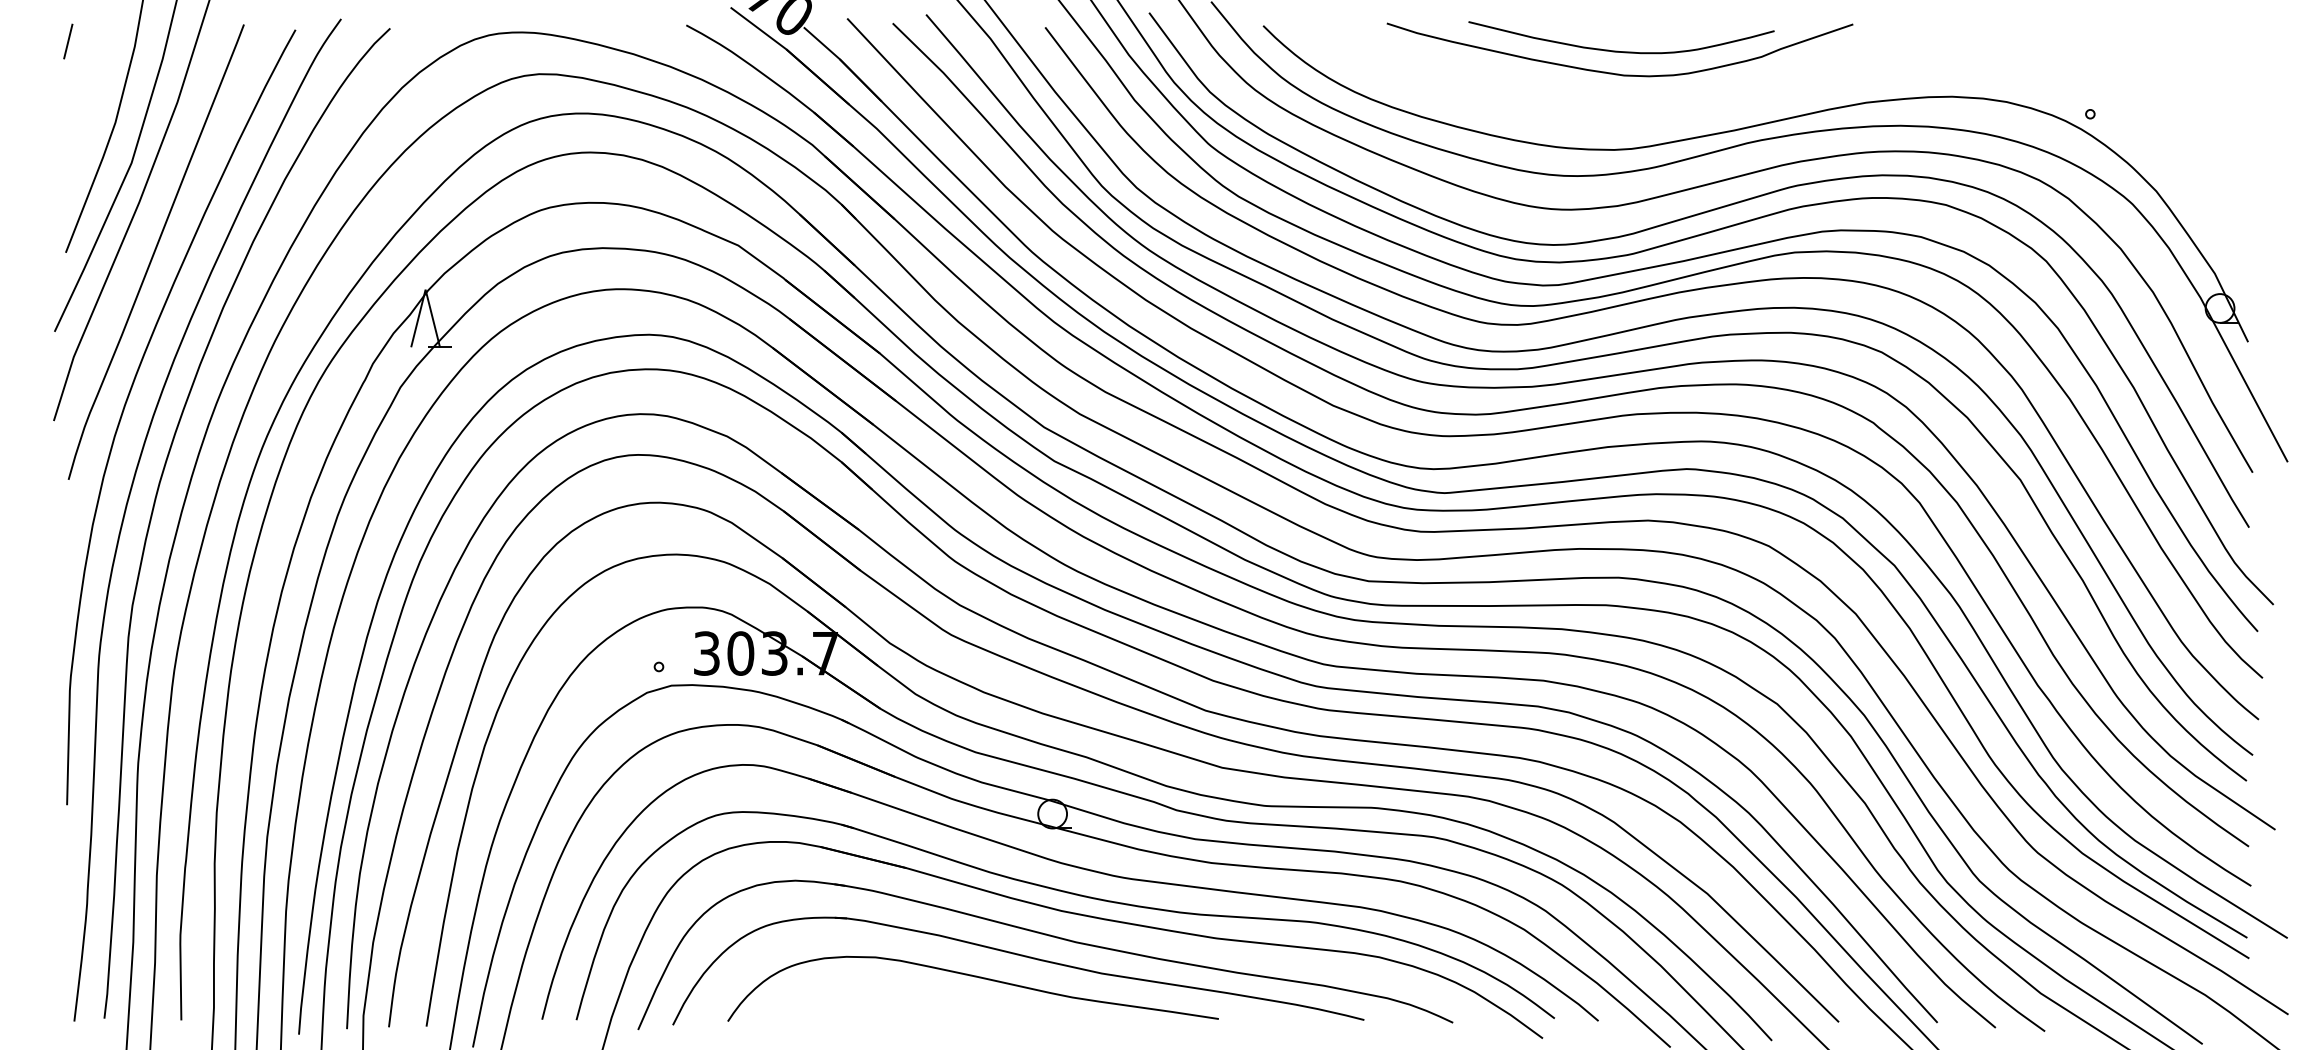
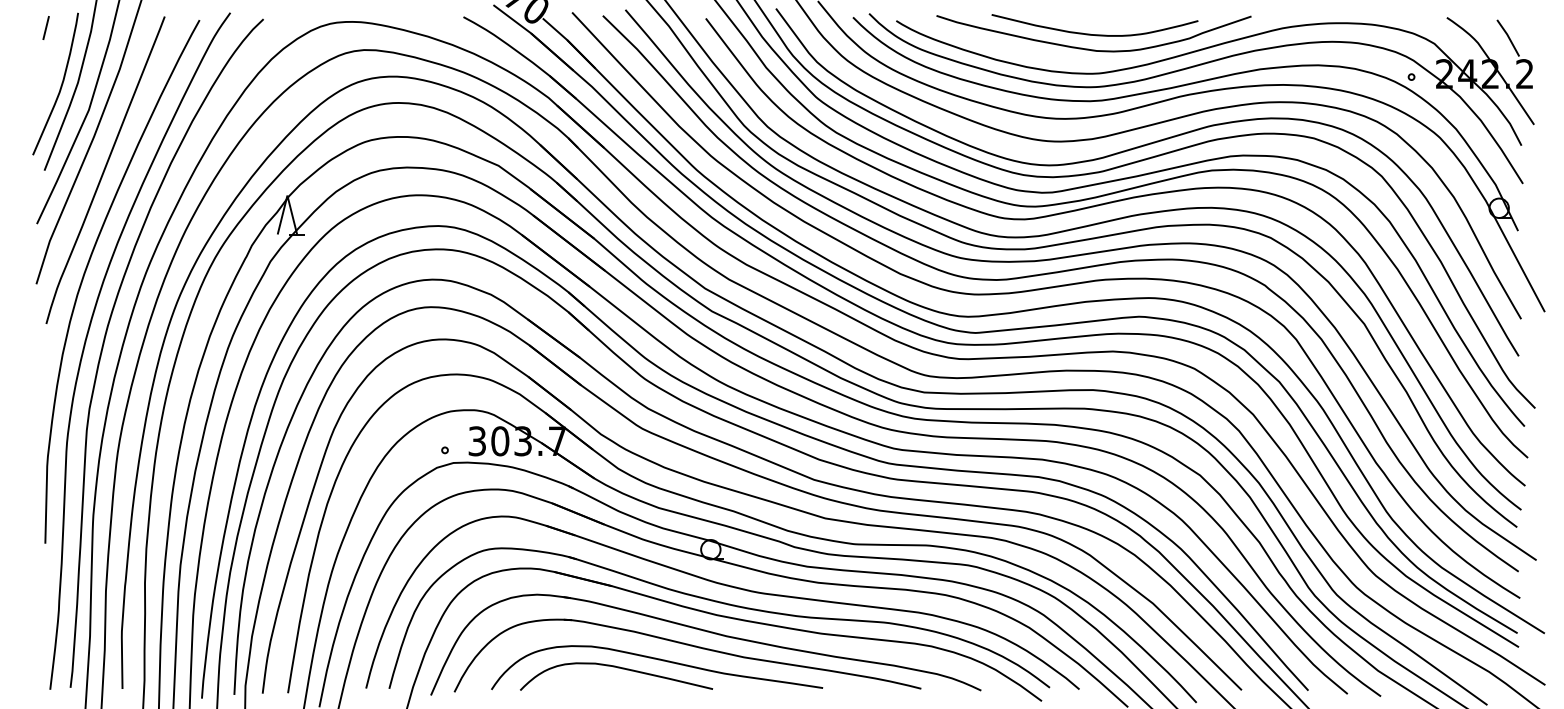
part: (1768, 99) -> (1194, 67), added
curve: (89, 126) -> (60, 85), added
curve: (914, 990) -> (617, 668), added

